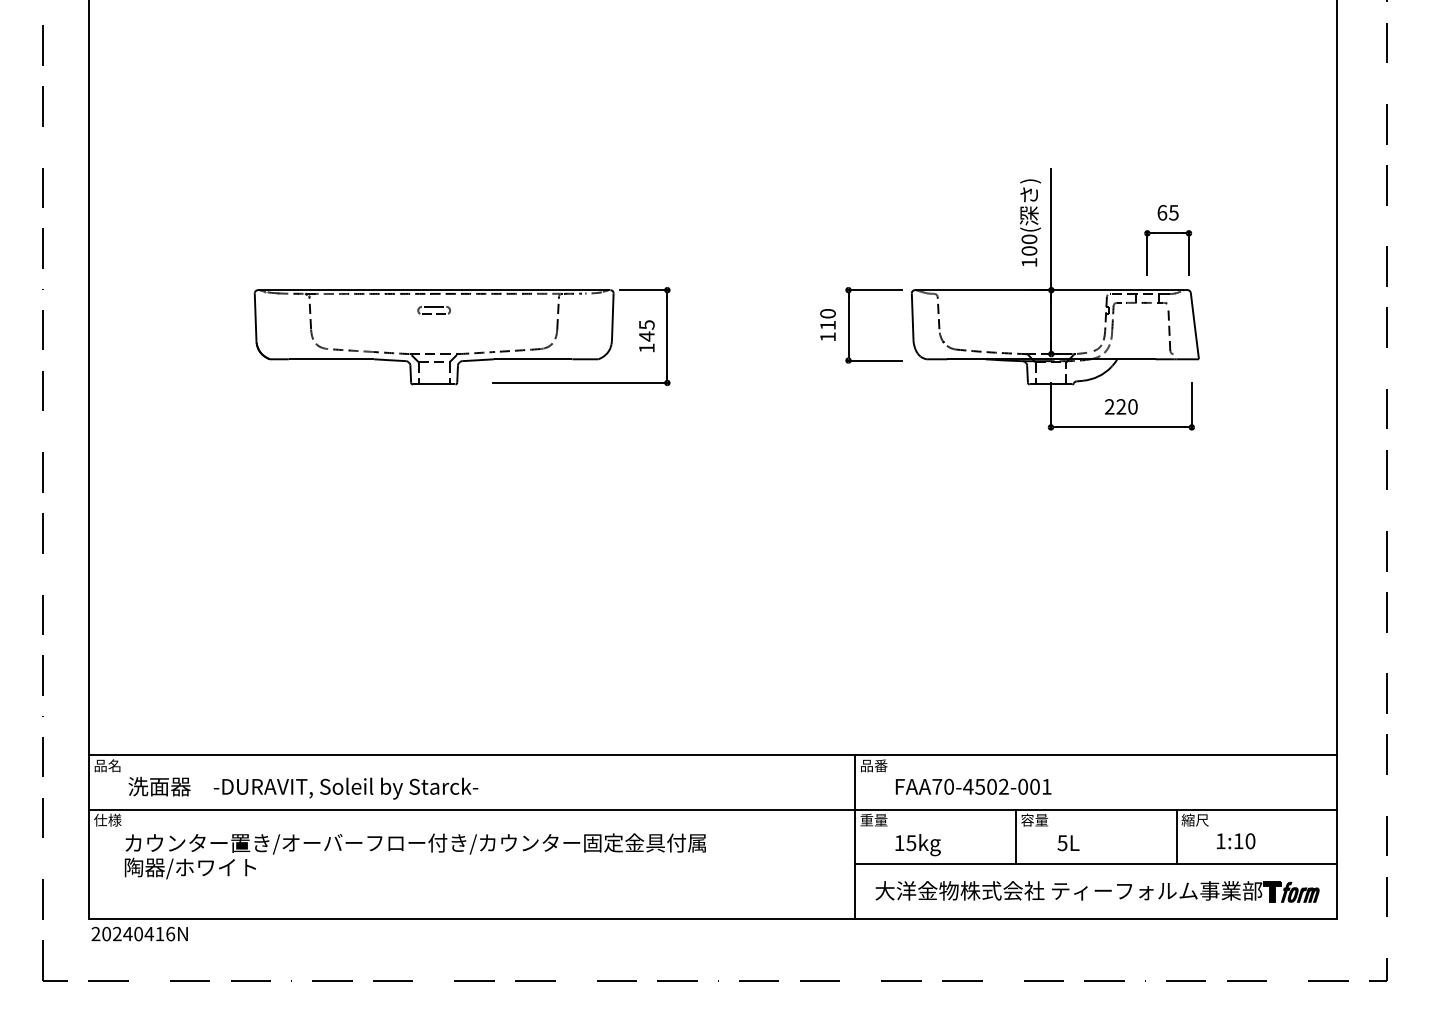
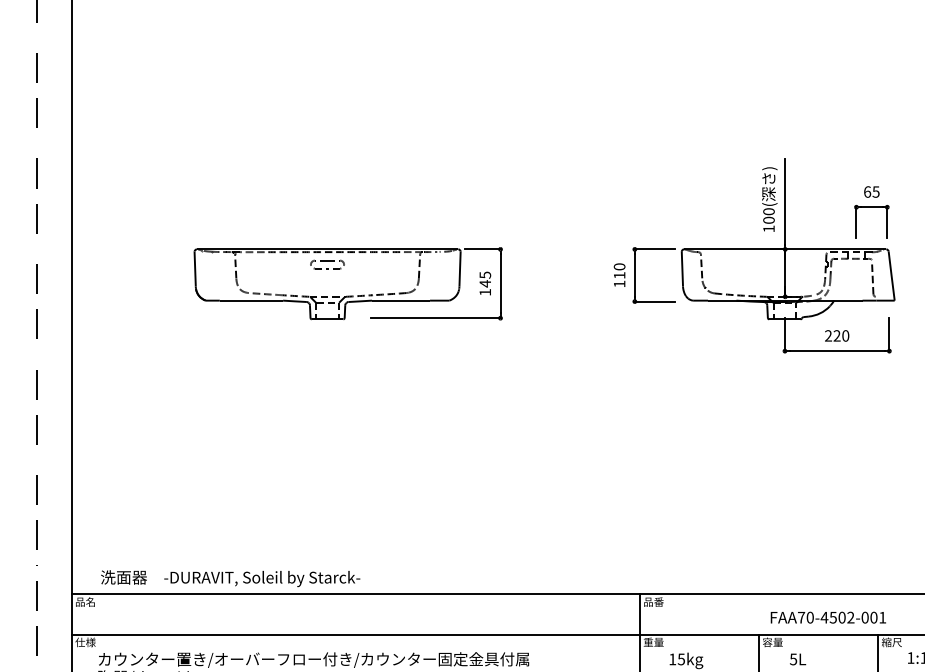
part: (434, 310) -> (327, 264), size x1.4
text: (973, 786) -> (828, 617), moved
text: (303, 787) -> (230, 578), moved

